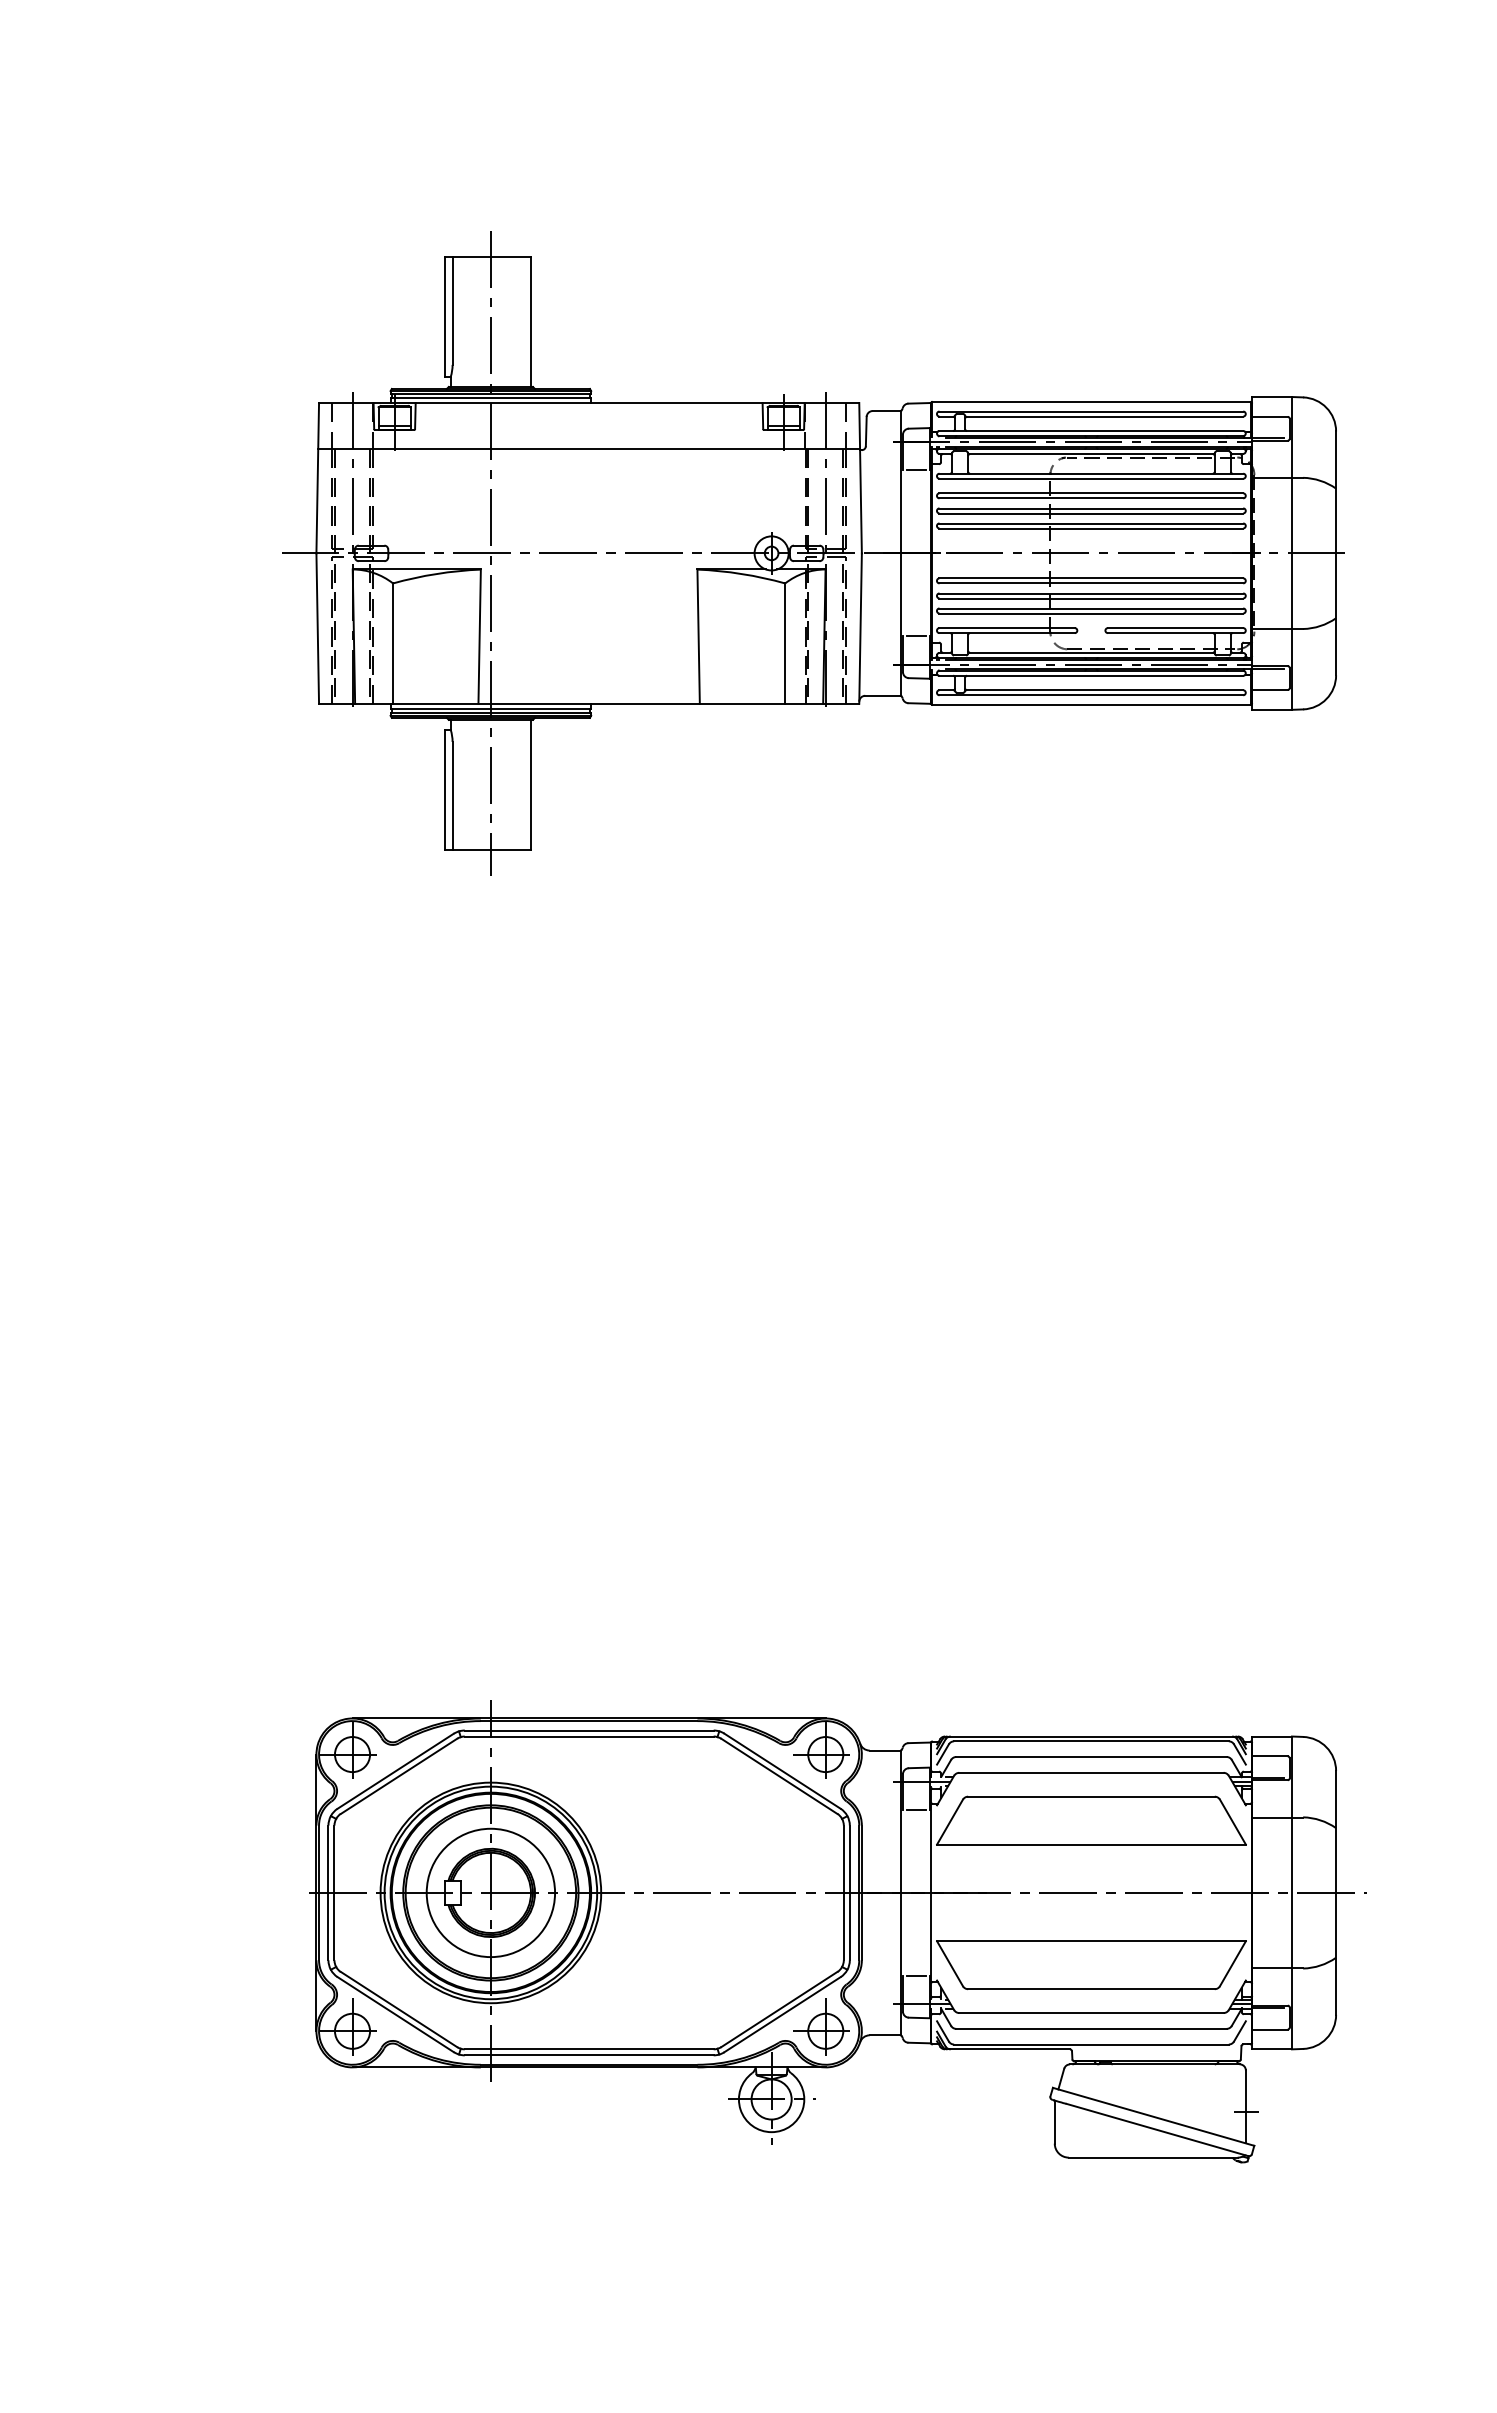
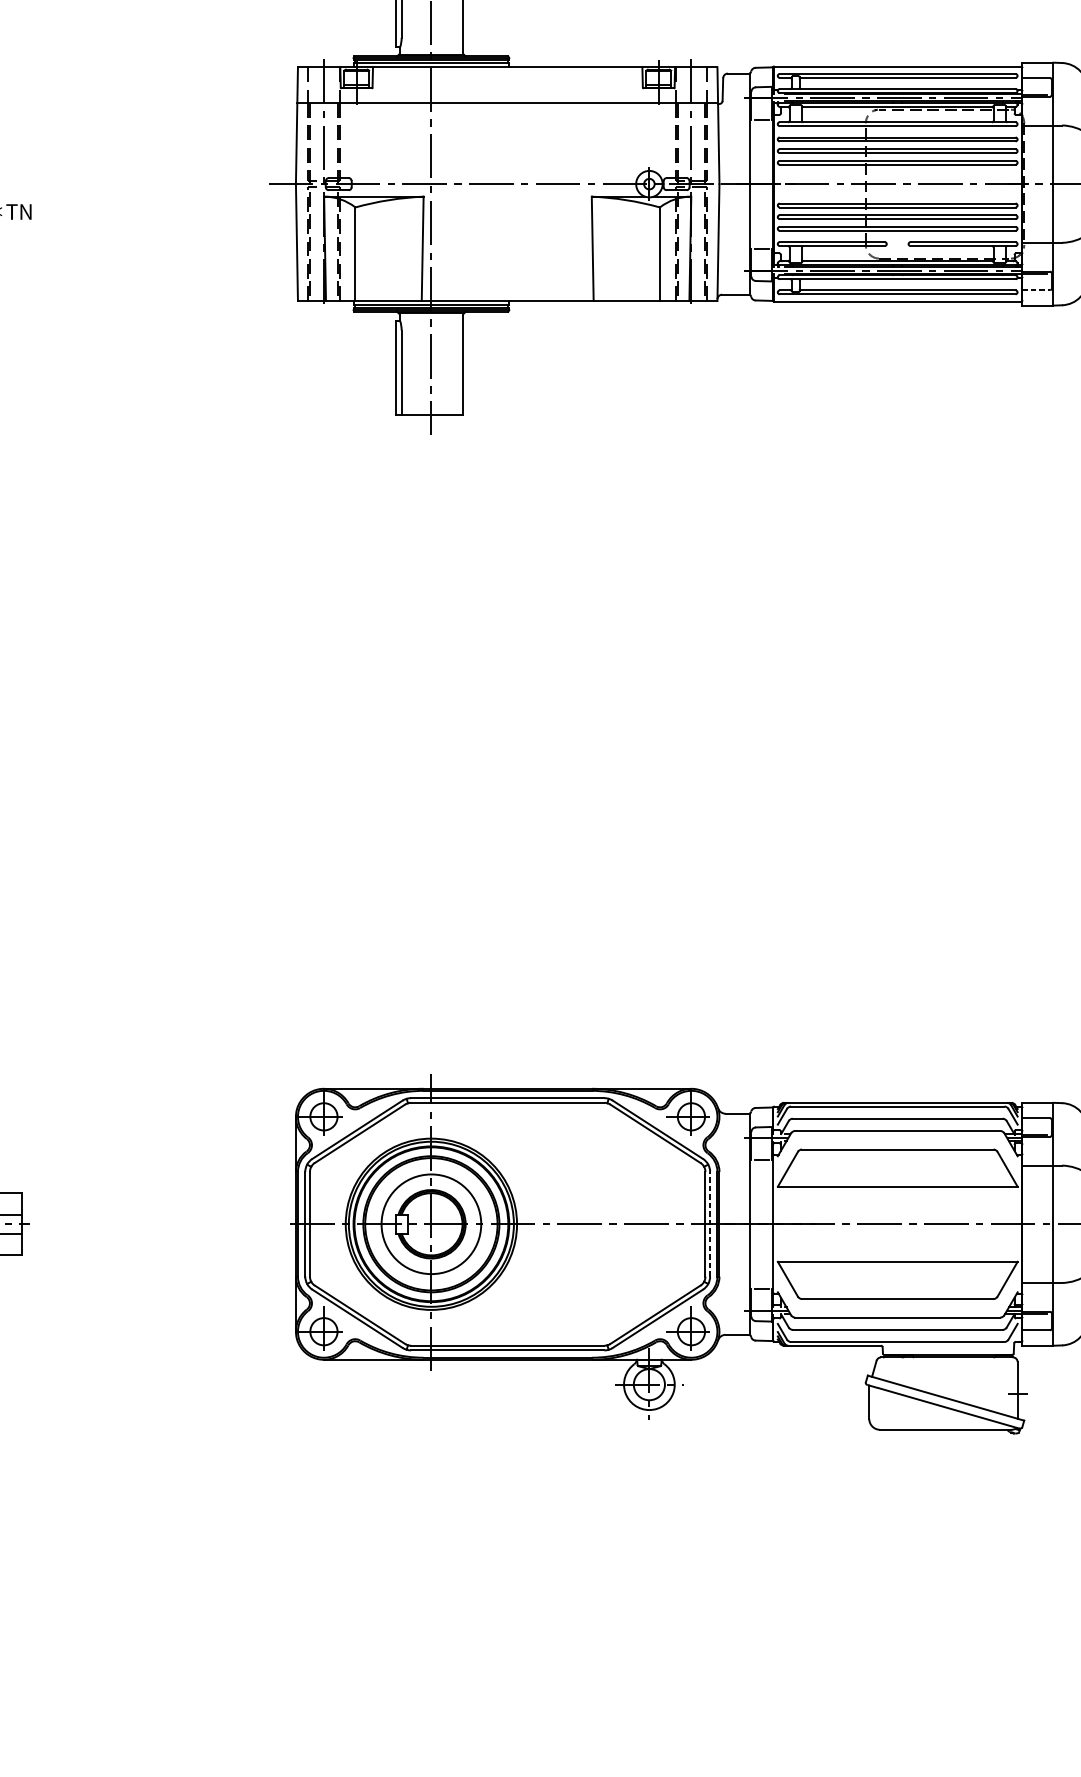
line: (1269, 689) -> (1036, 289), solid -> dashed
line: (849, 1892) -> (709, 1223), solid -> dashed

